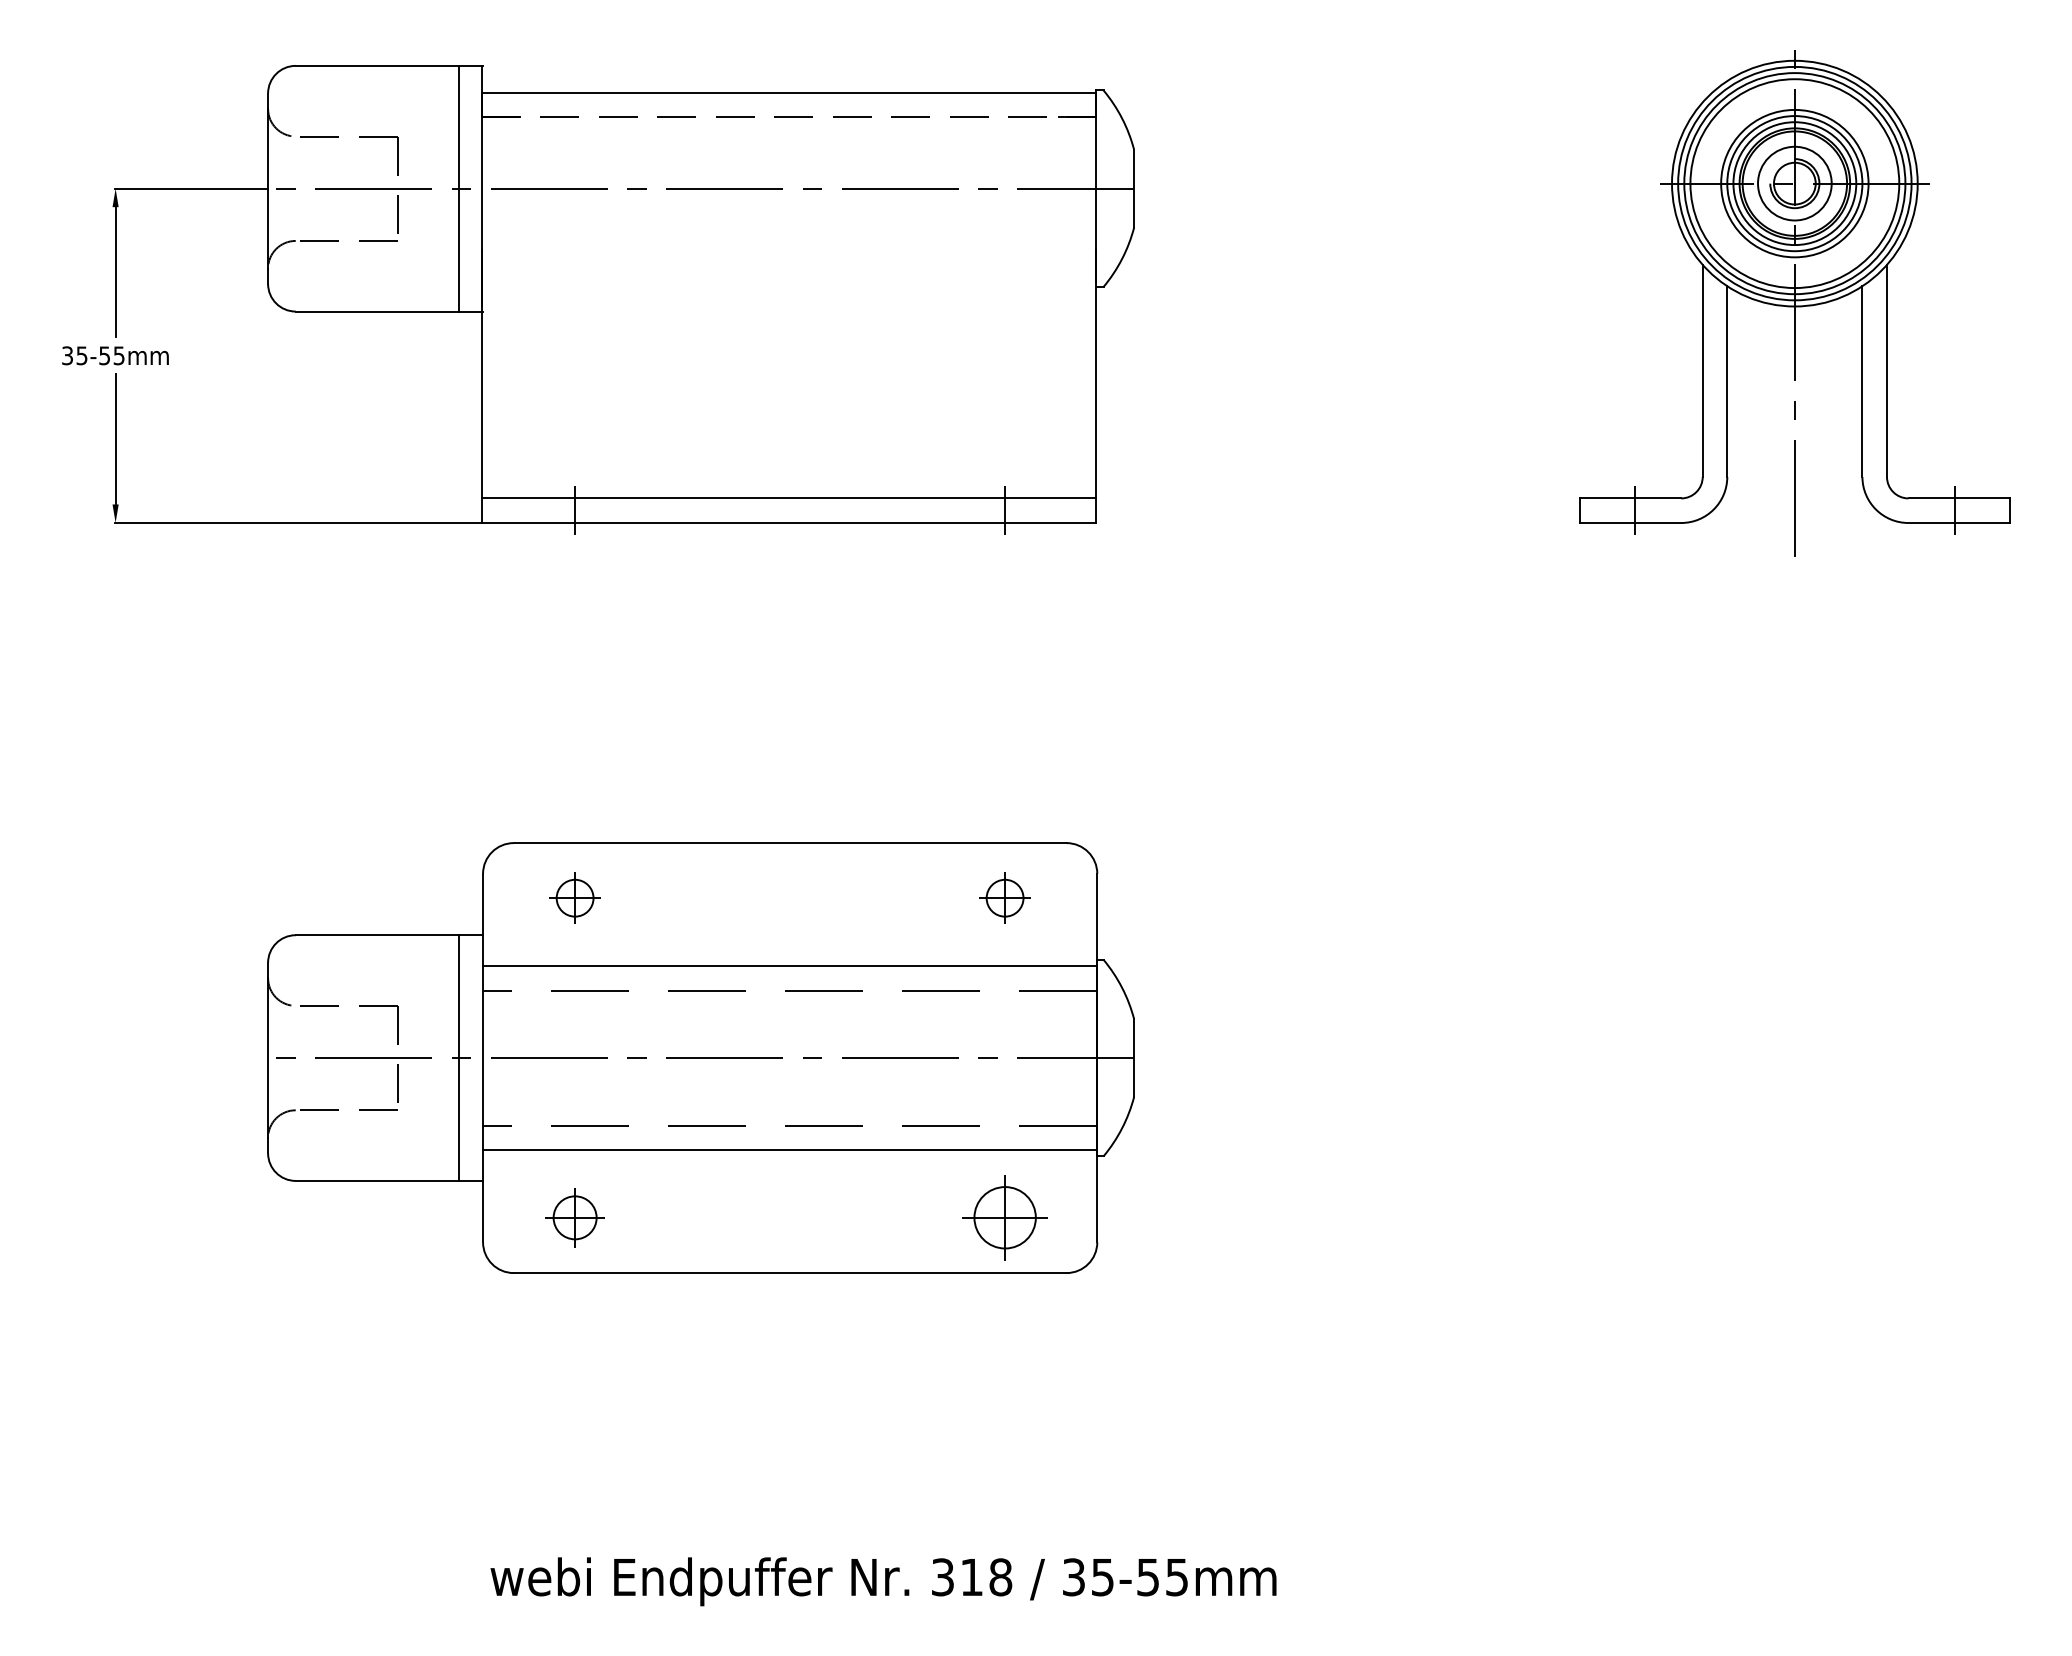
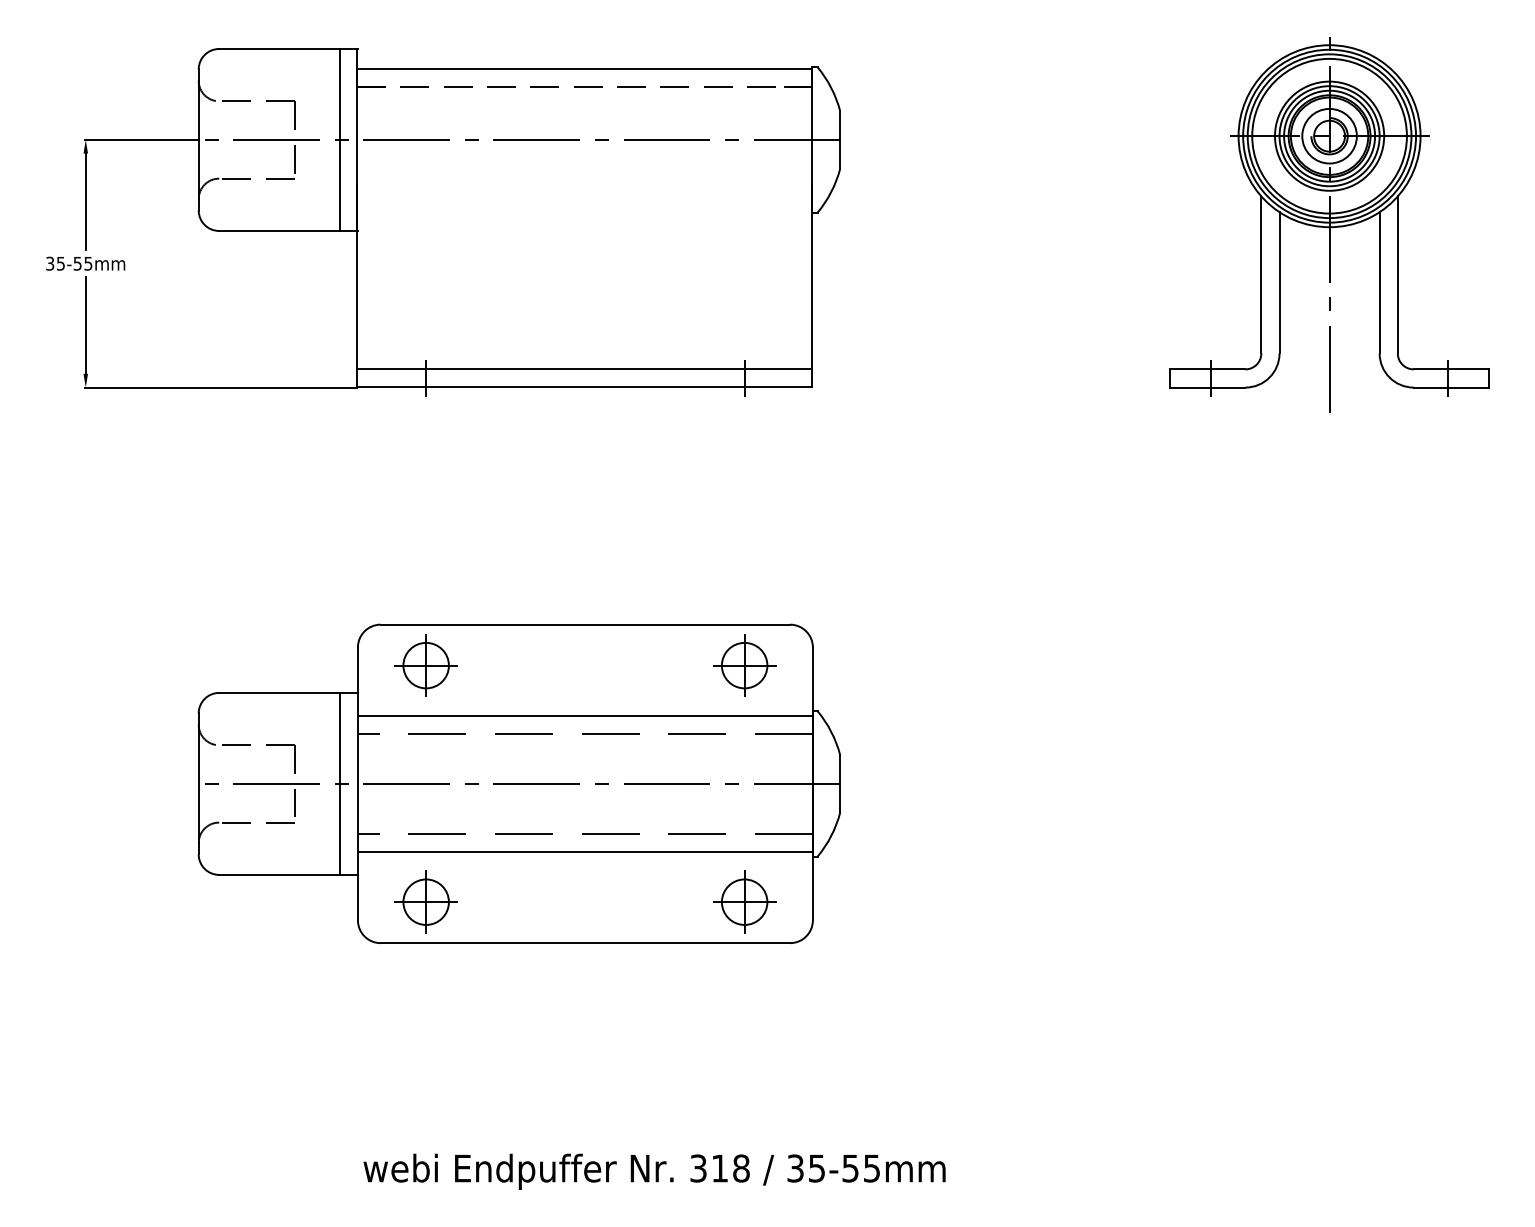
part: (574, 897) -> (425, 664), size x1.67
part: (1004, 897) -> (744, 664), size x1.67
part: (574, 1217) -> (425, 902), size x1.43

